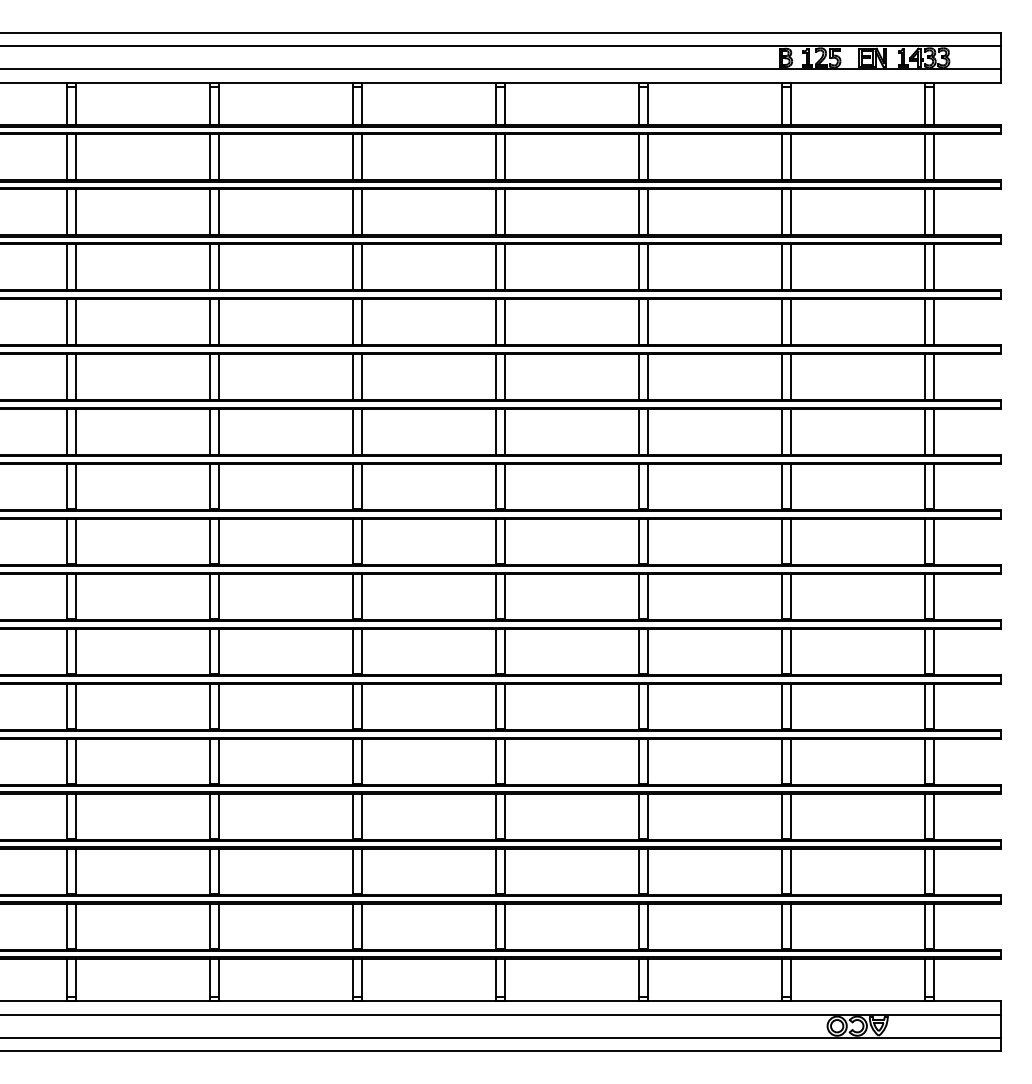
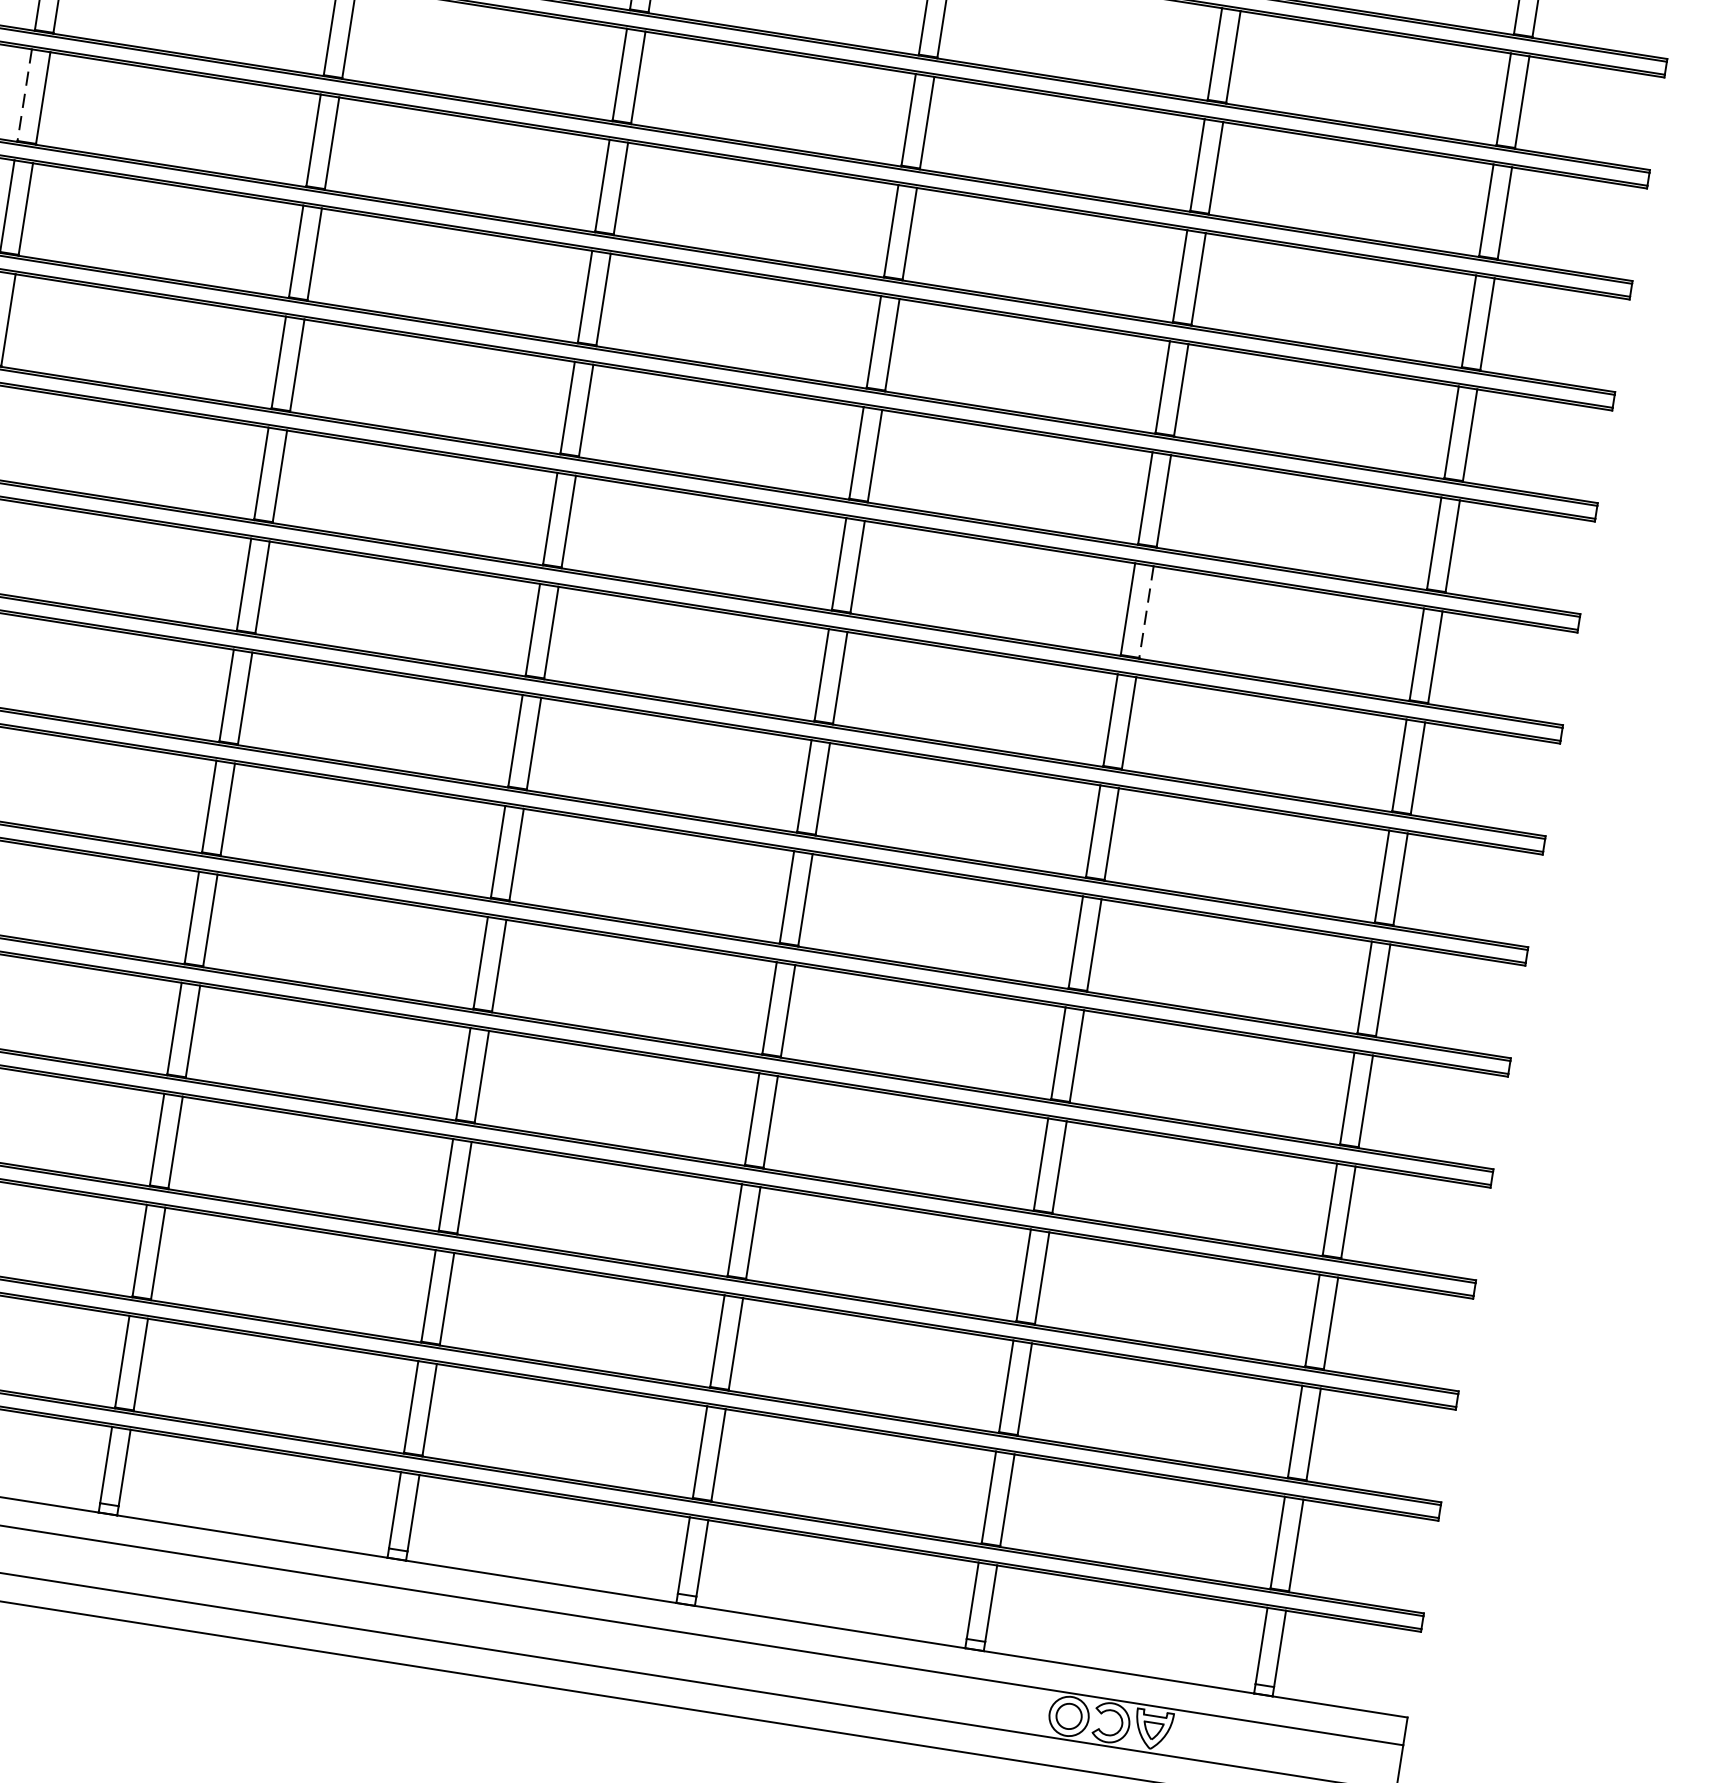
line: (209, 321) -> (23, 94), solid -> dashed
line: (791, 486) -> (1147, 611), solid -> dashed

